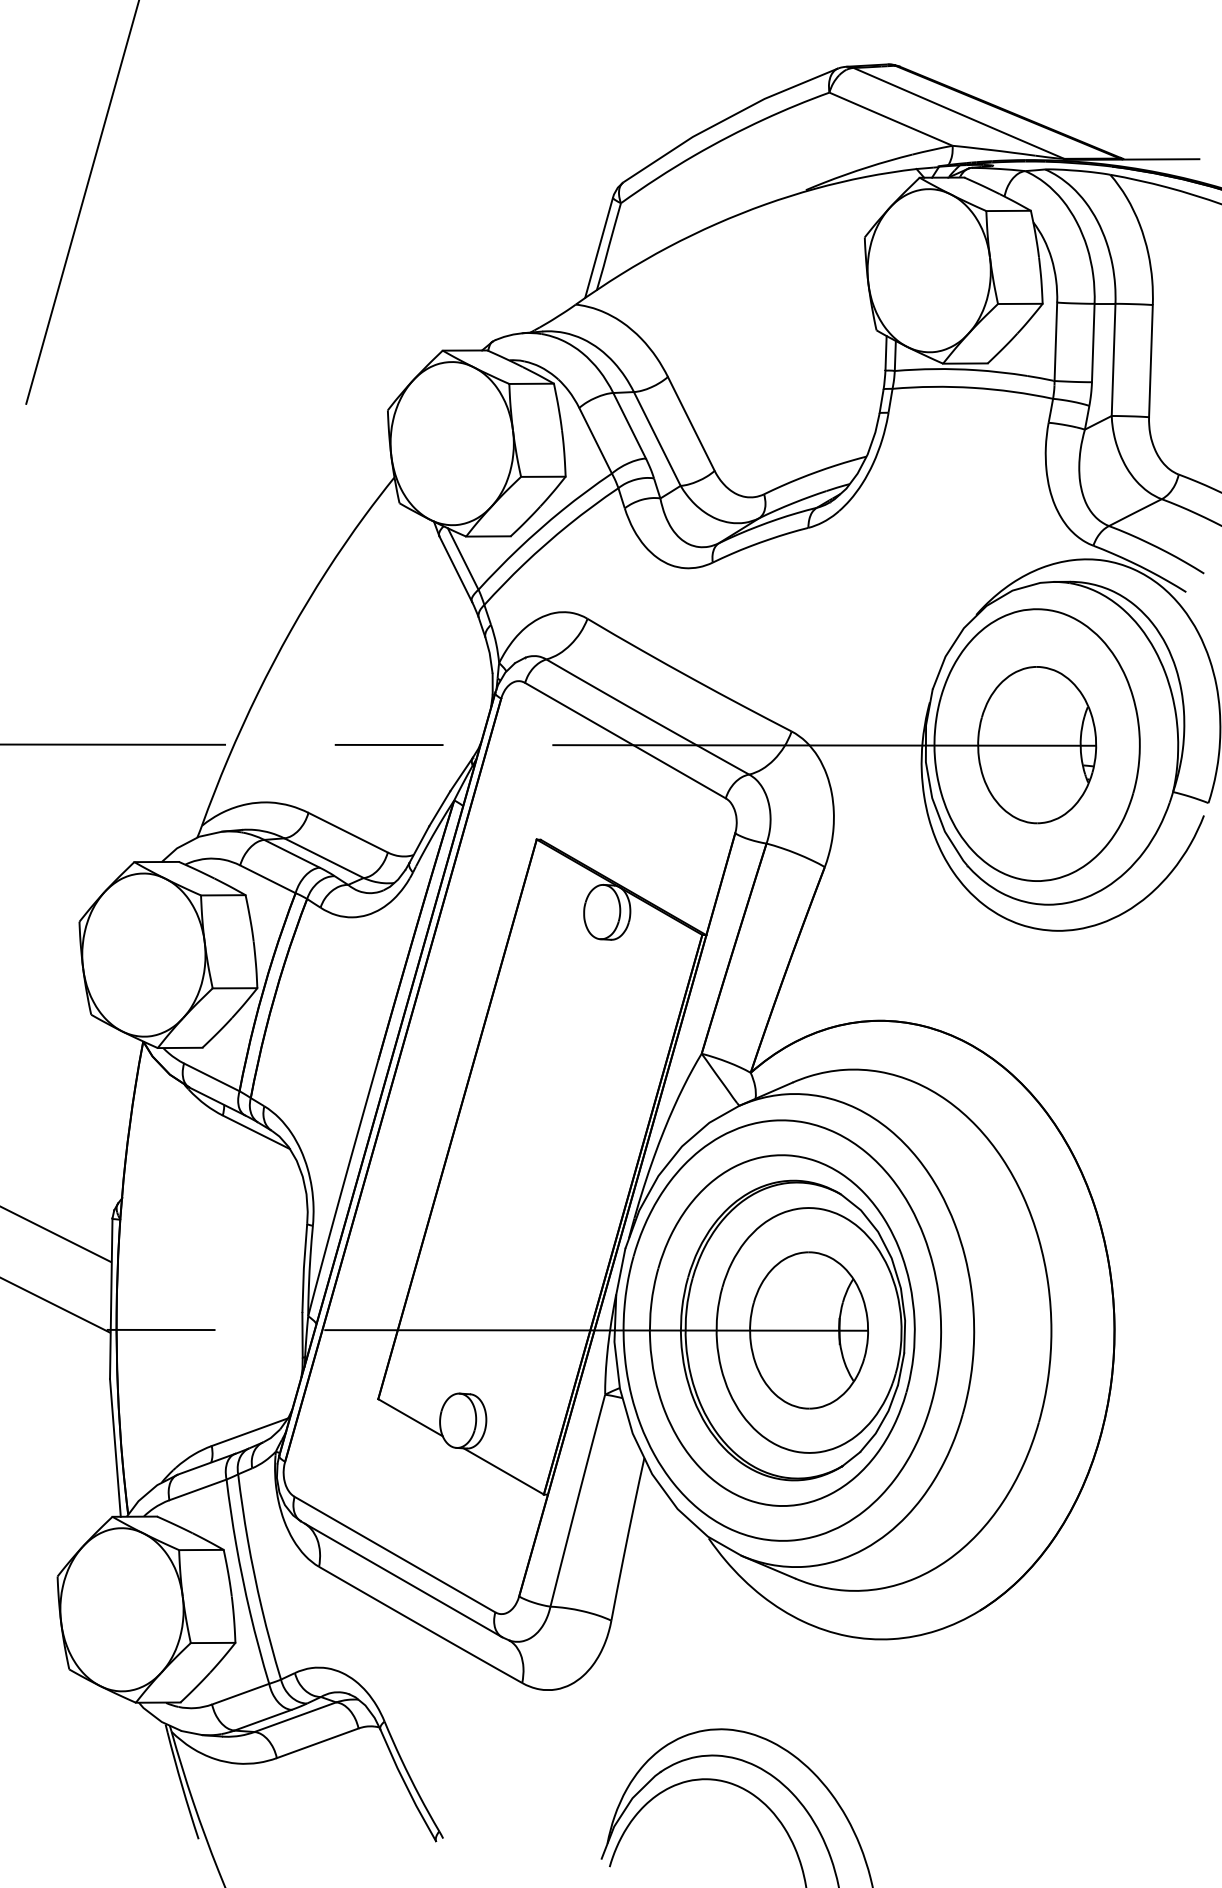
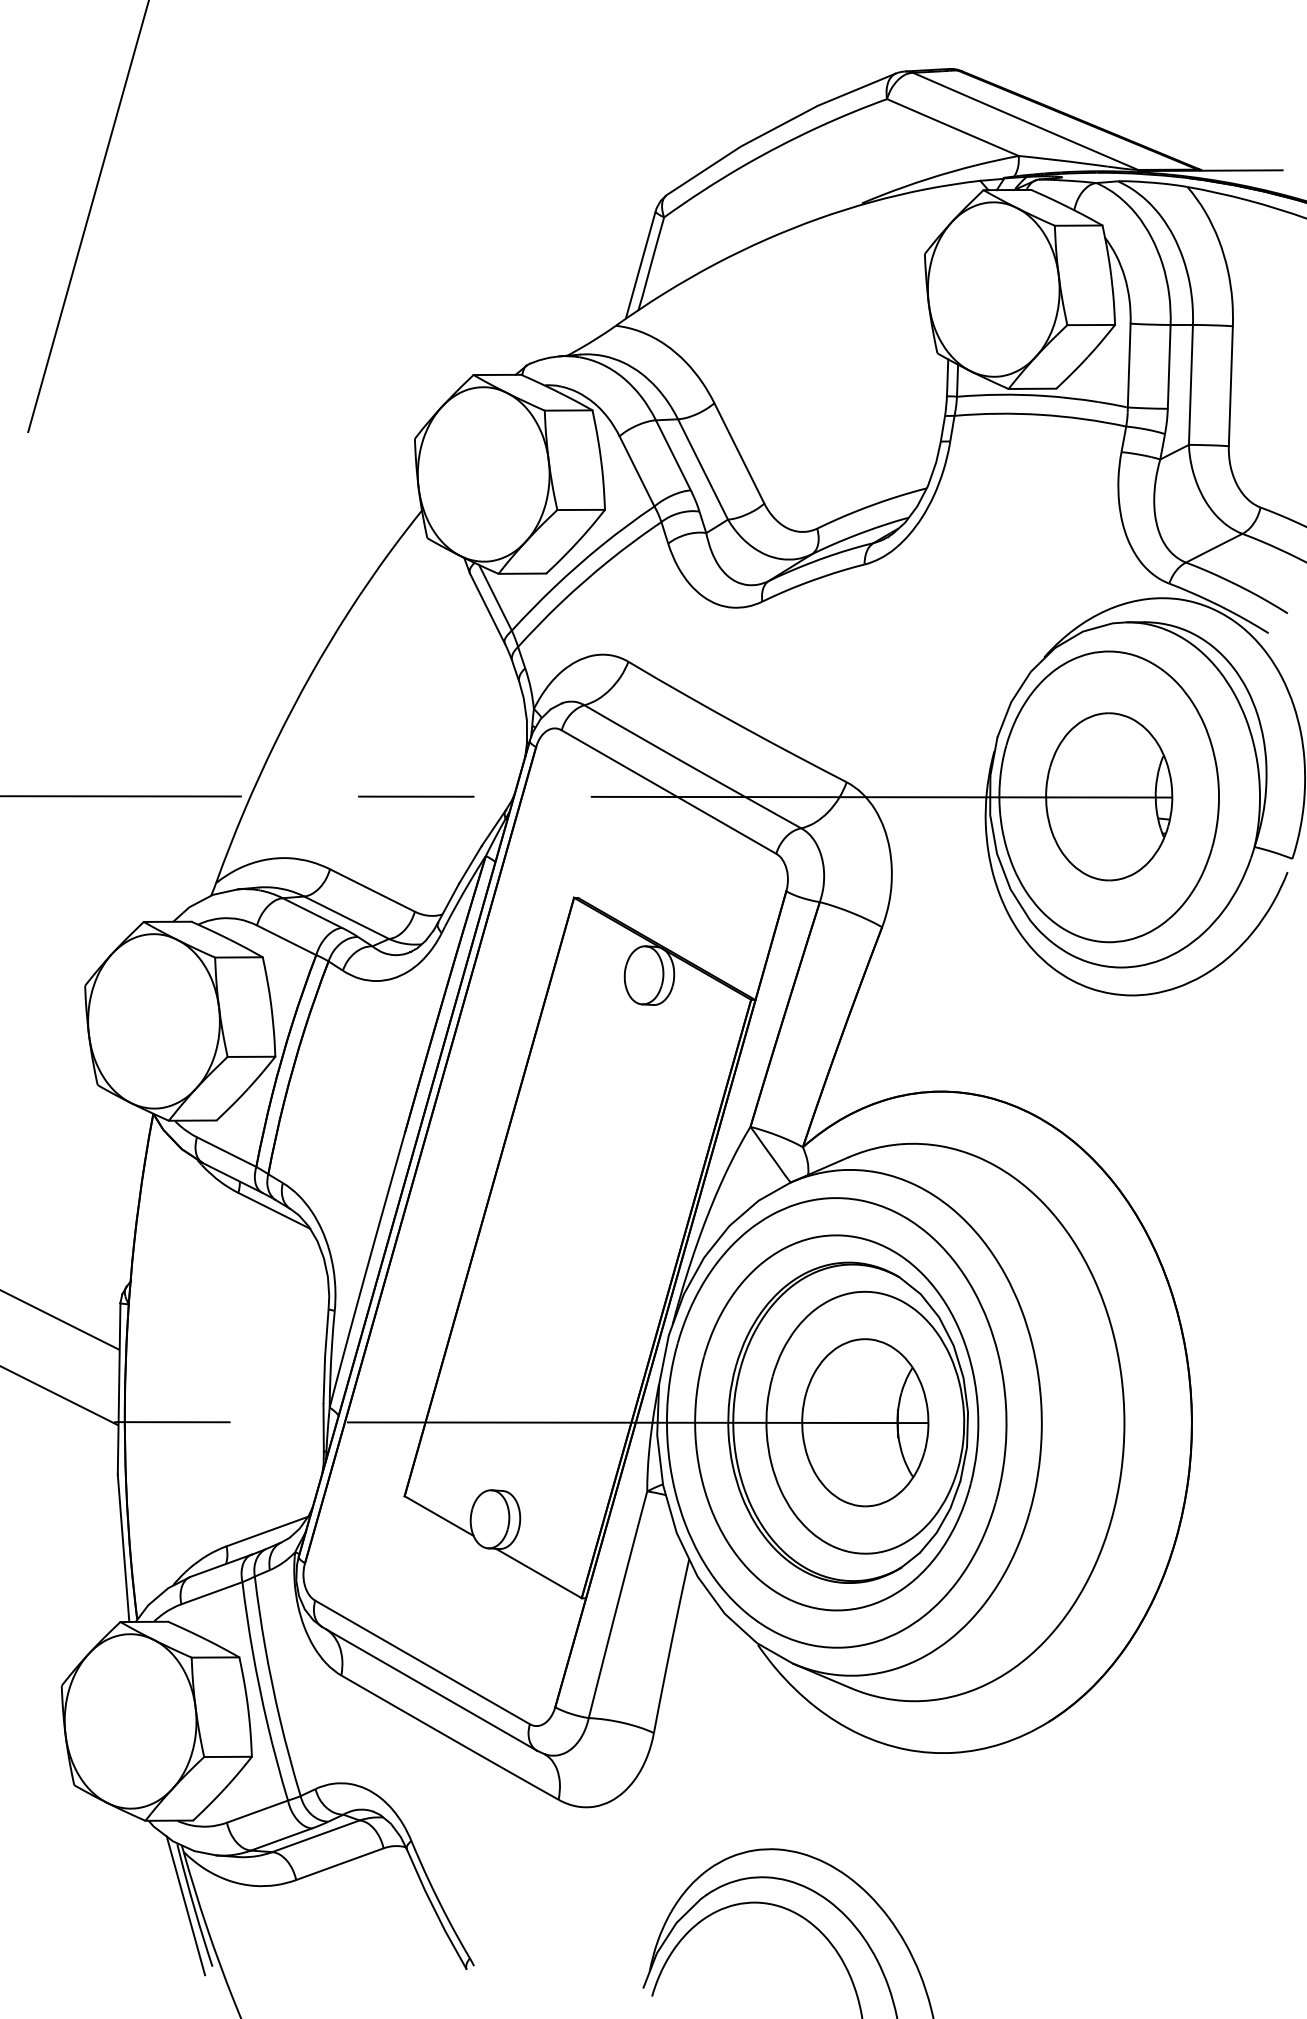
line: (173, 1782) -> (185, 1906), added

